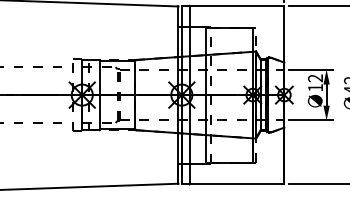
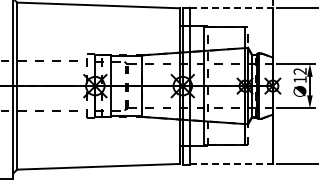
line: (238, 6) -> (232, 8), solid -> dashed
line: (238, 183) -> (232, 163), solid -> dashed

